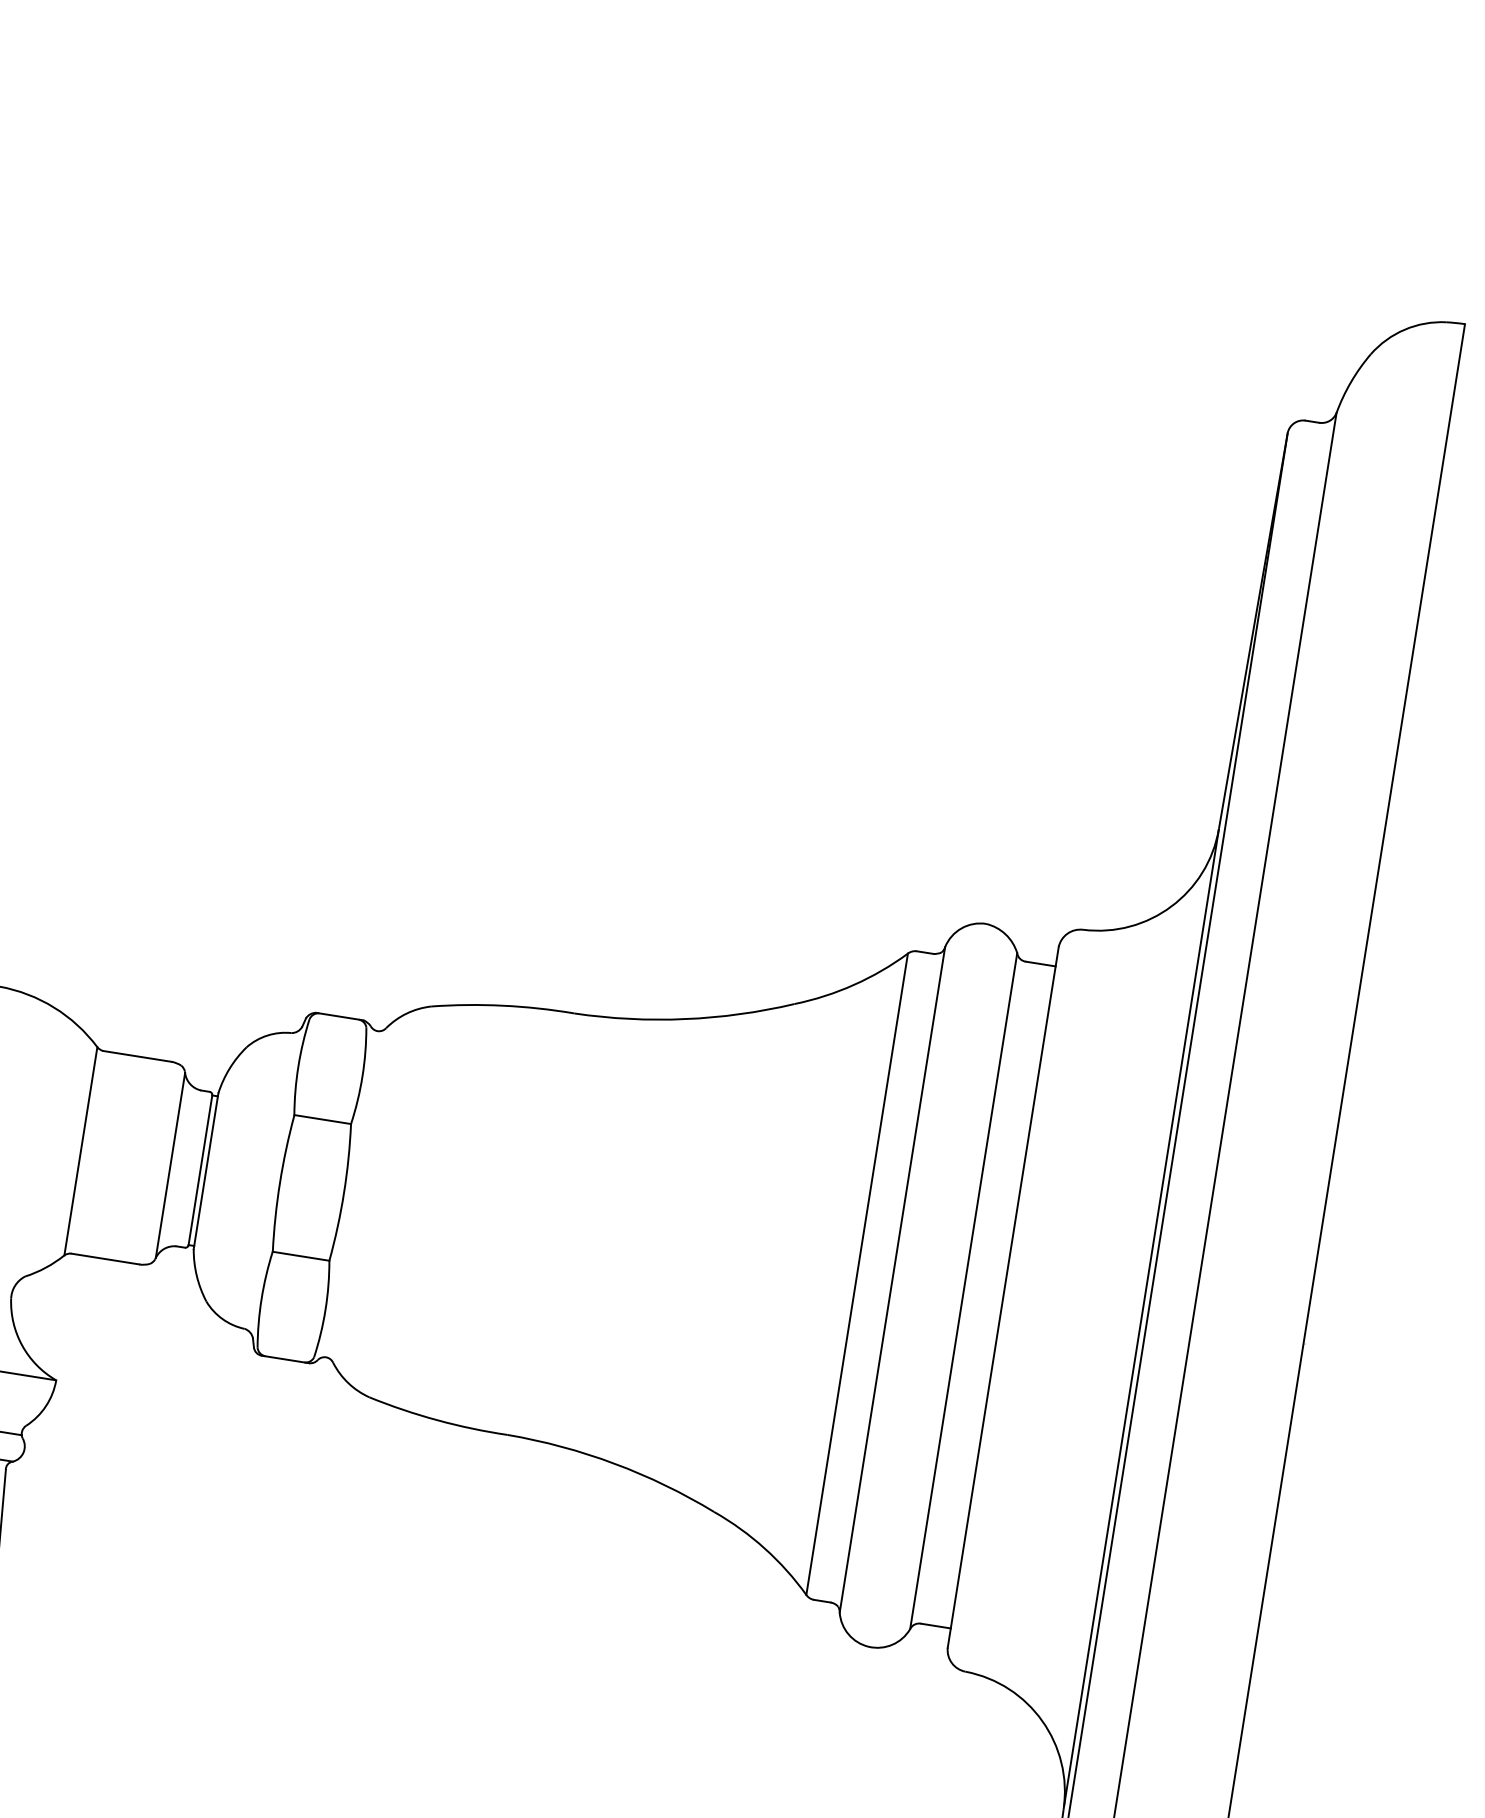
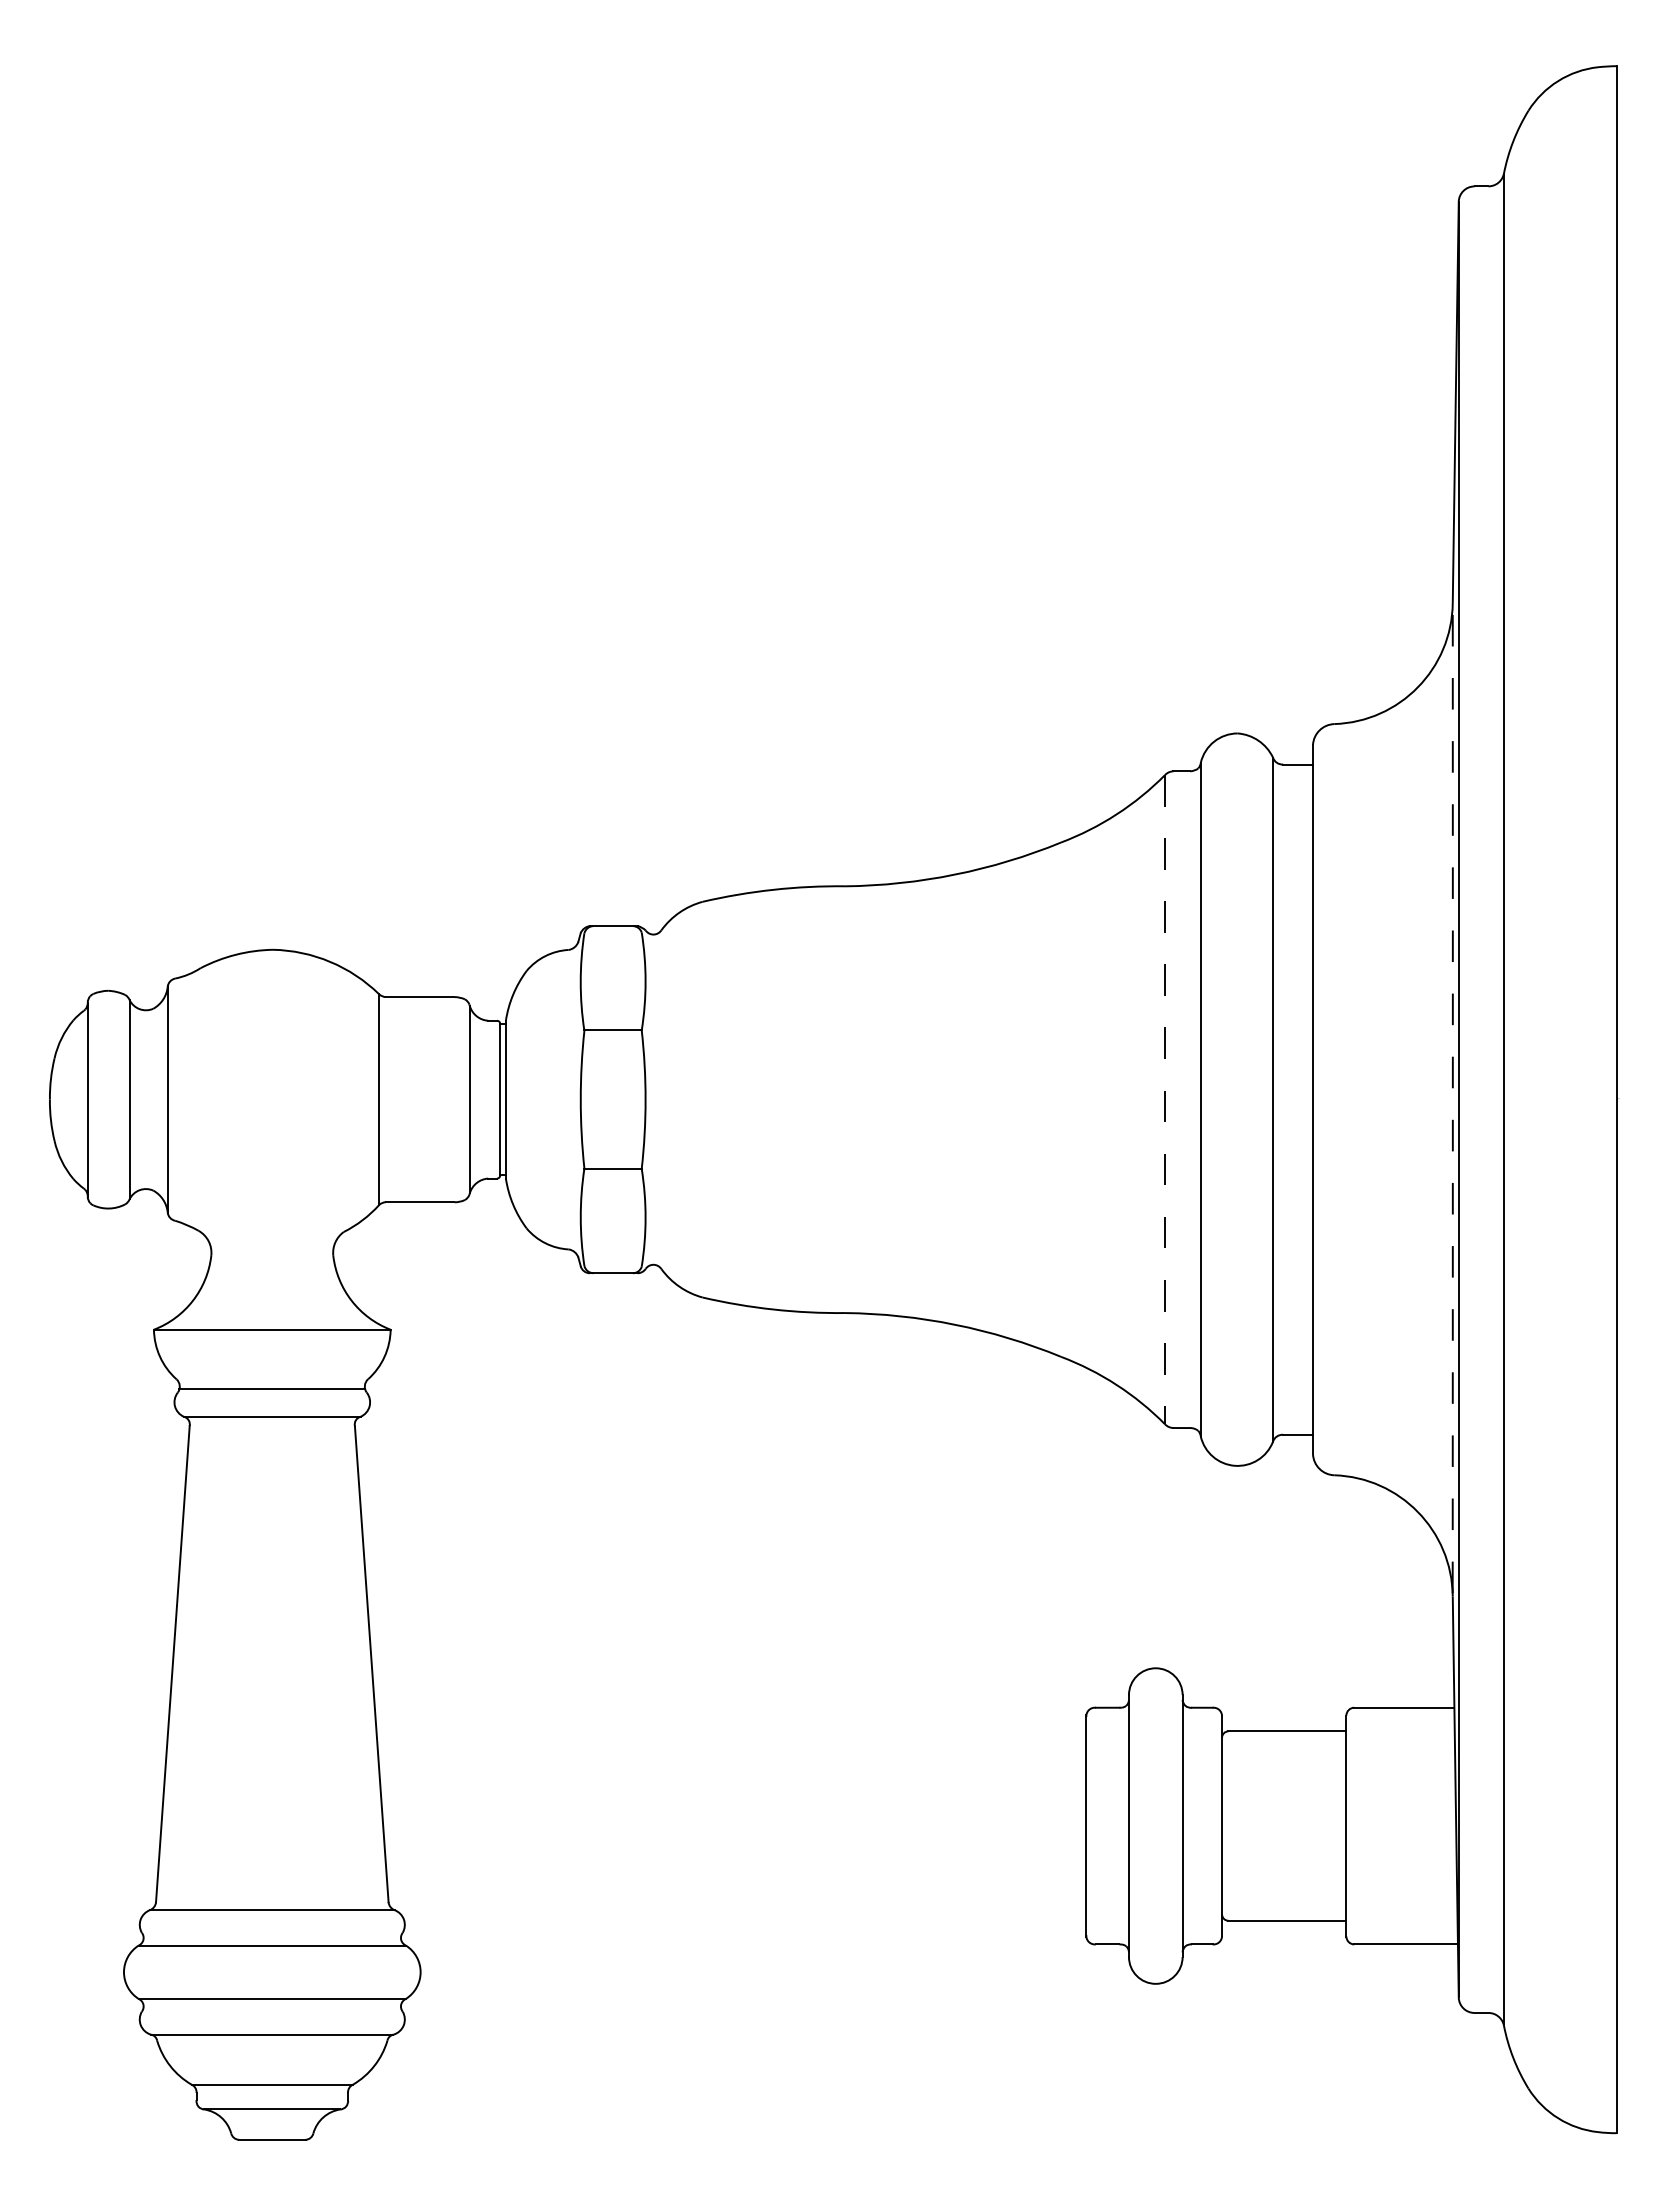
line: (857, 1274) -> (1165, 1099), solid -> dashed
arc: (1141, 1318) -> (1452, 1098), solid -> dashed

